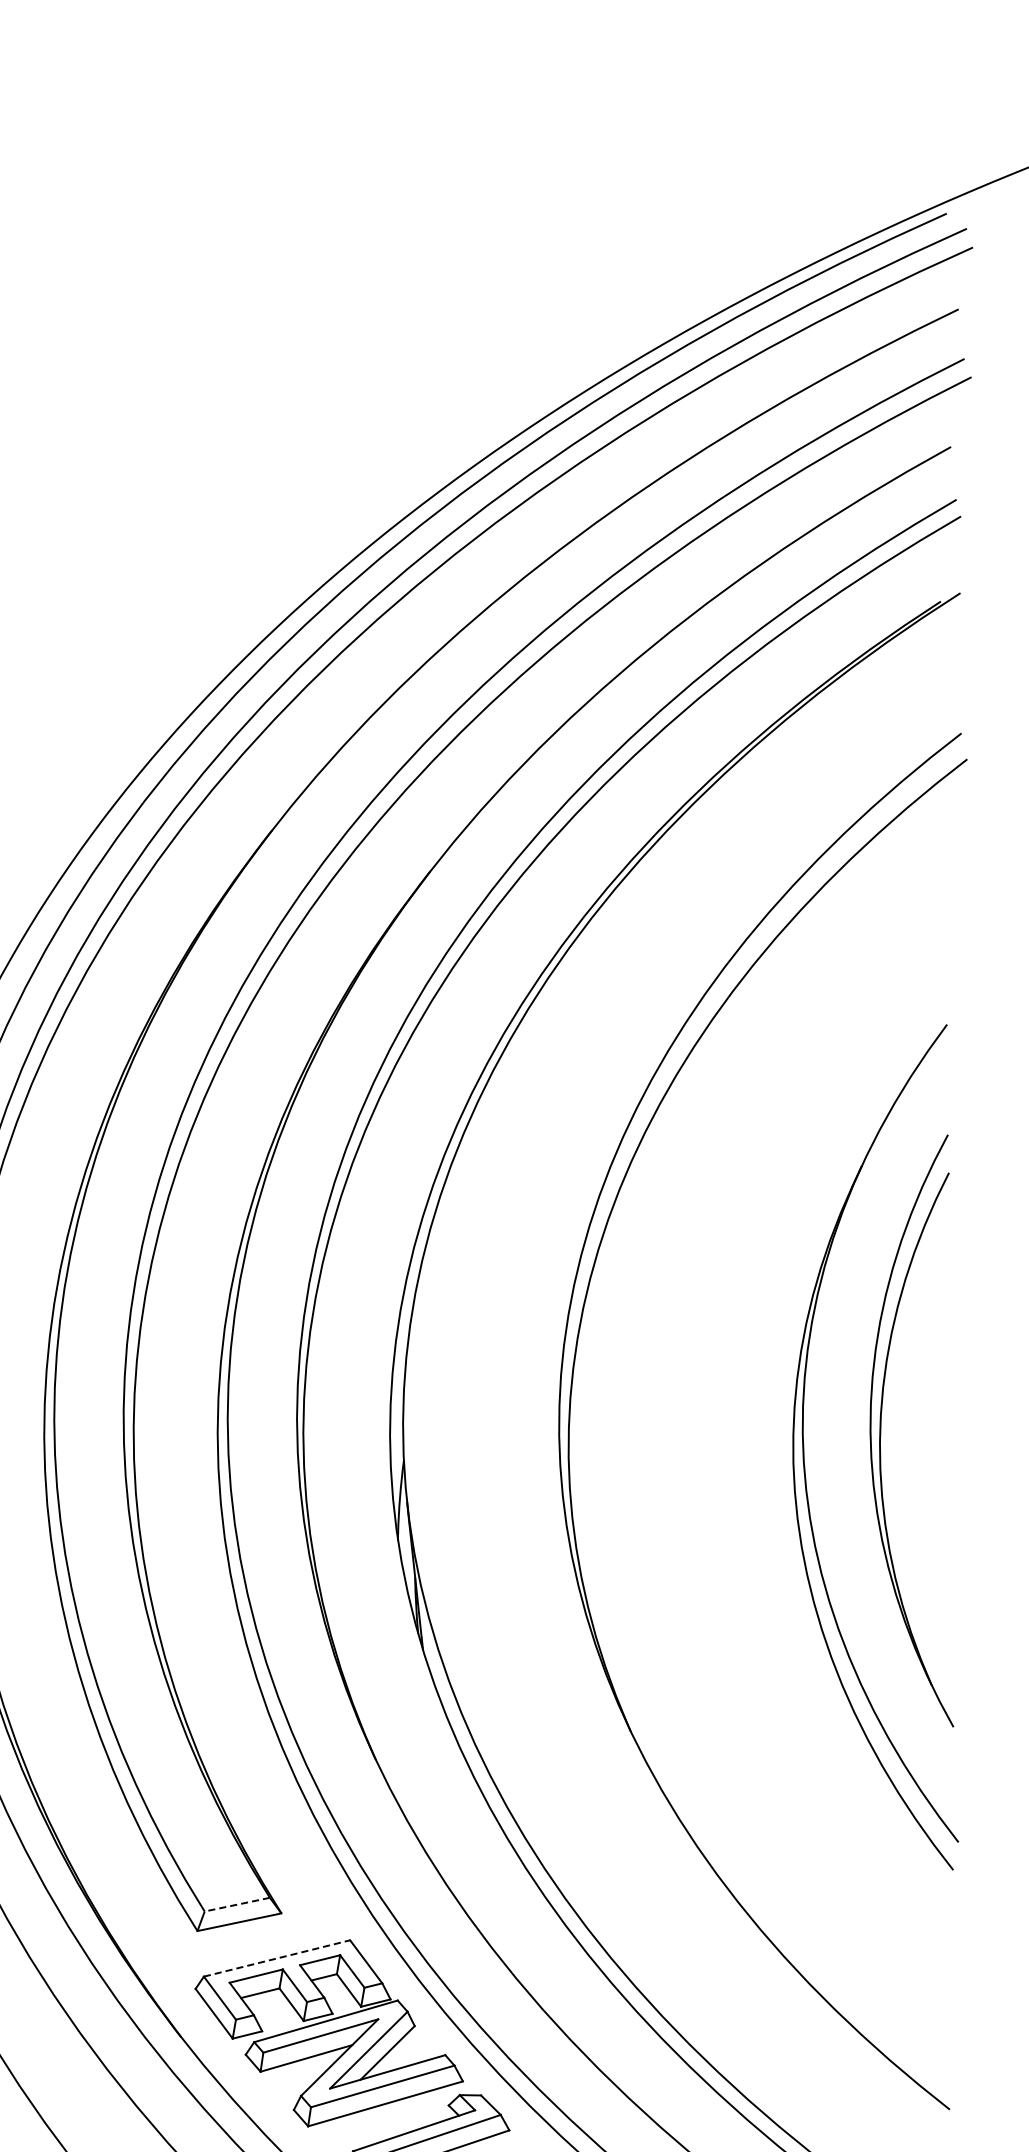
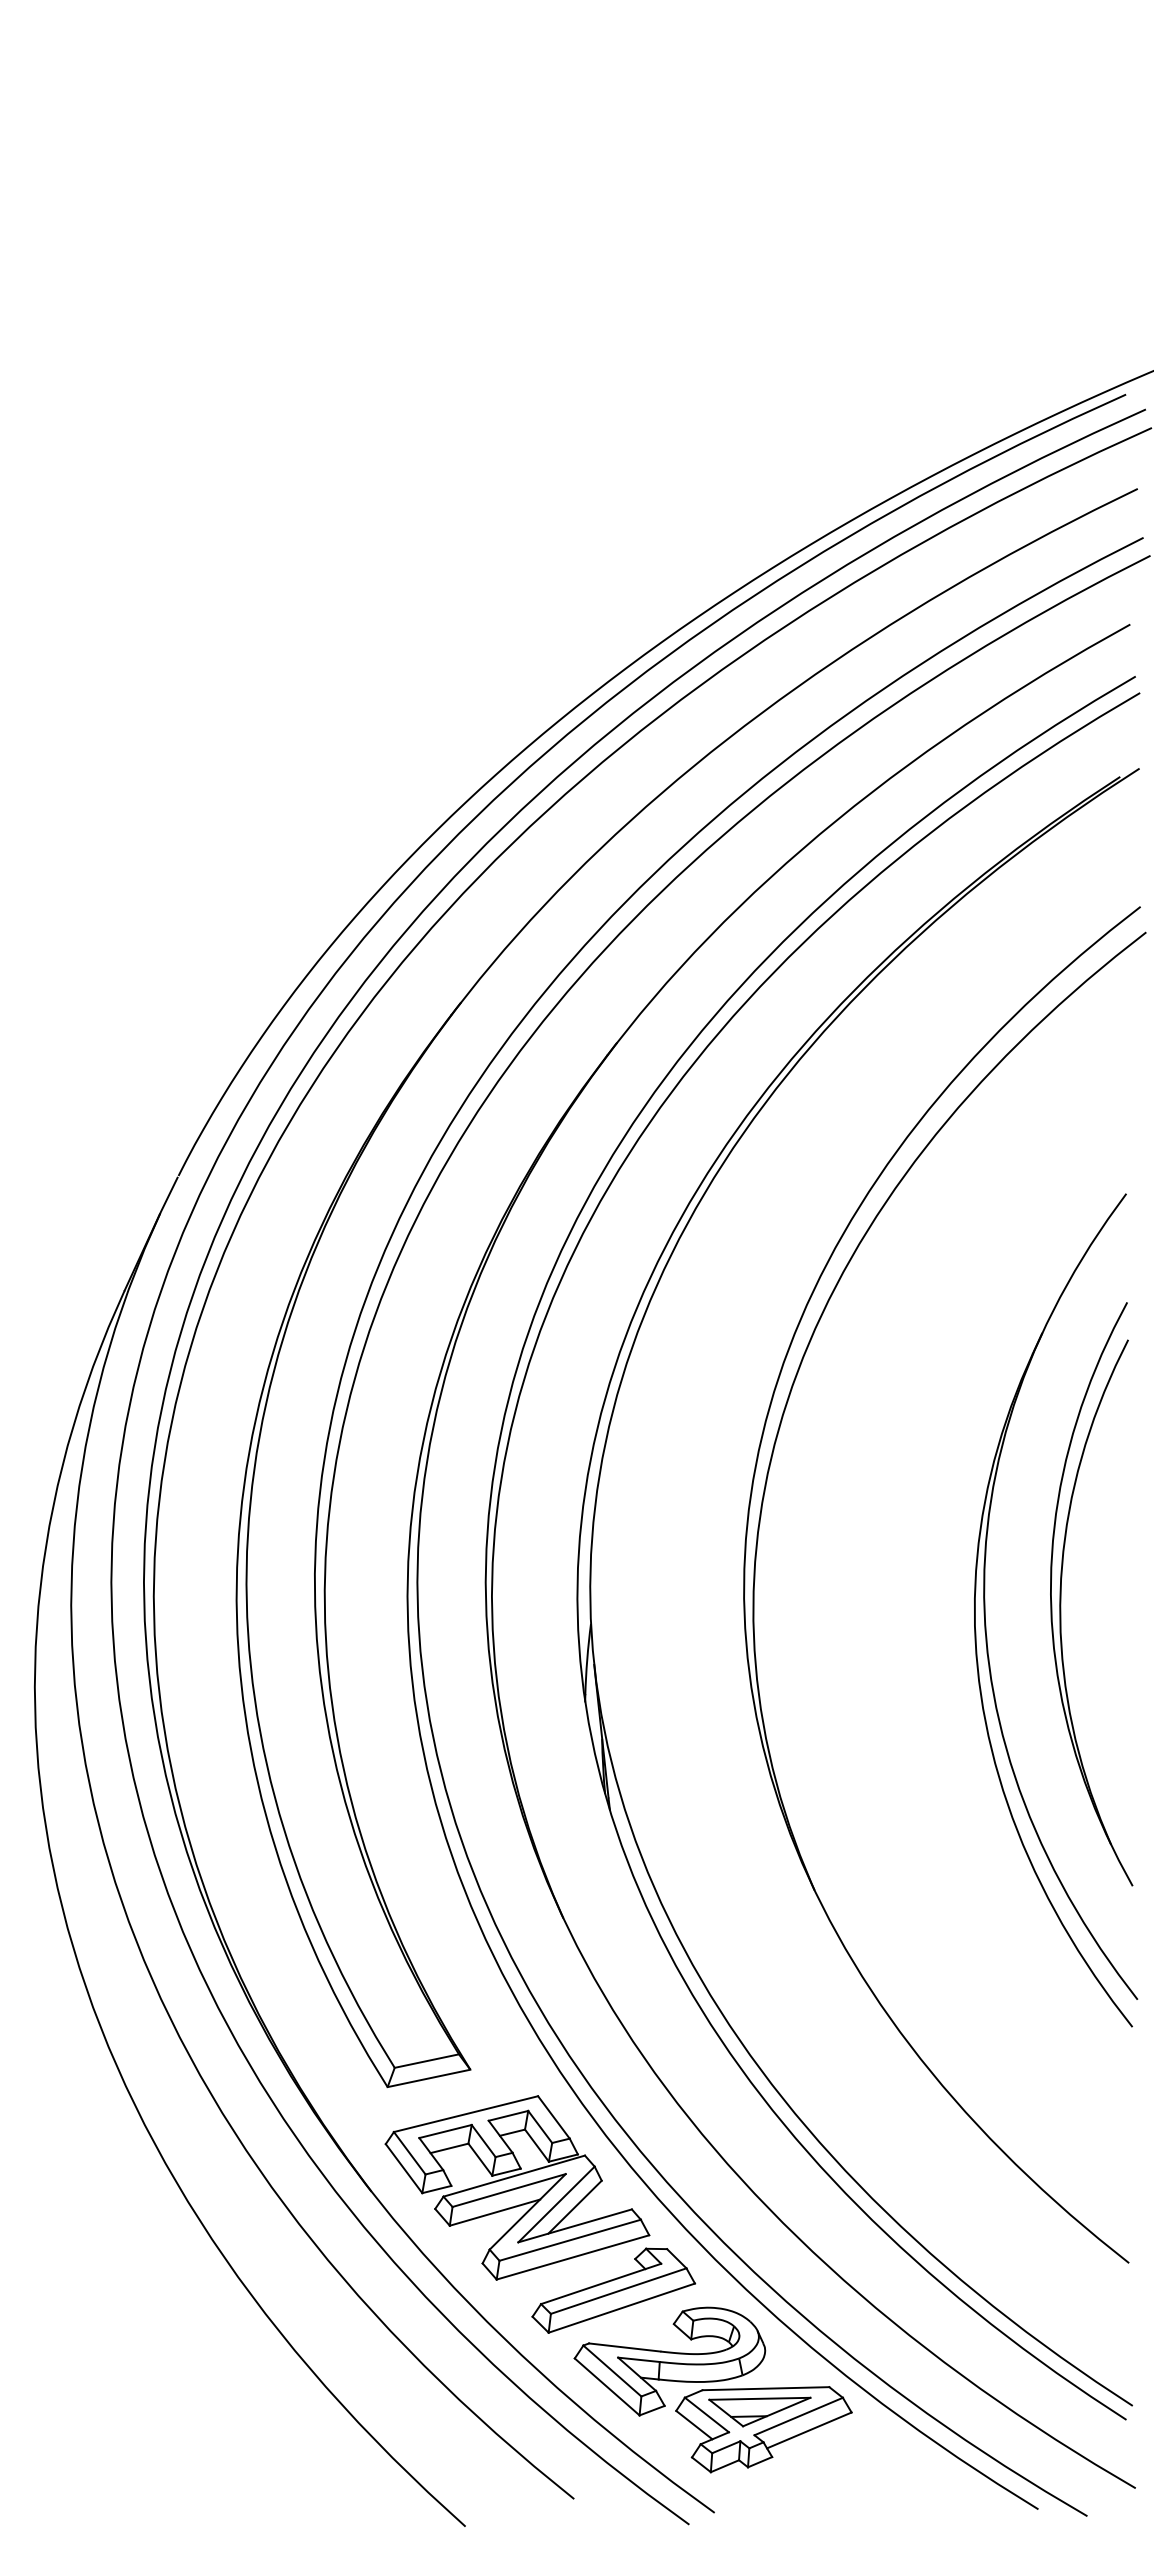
line: (236, 1905) -> (426, 2061), dashed -> solid
line: (277, 1958) -> (466, 2114), dashed -> solid

